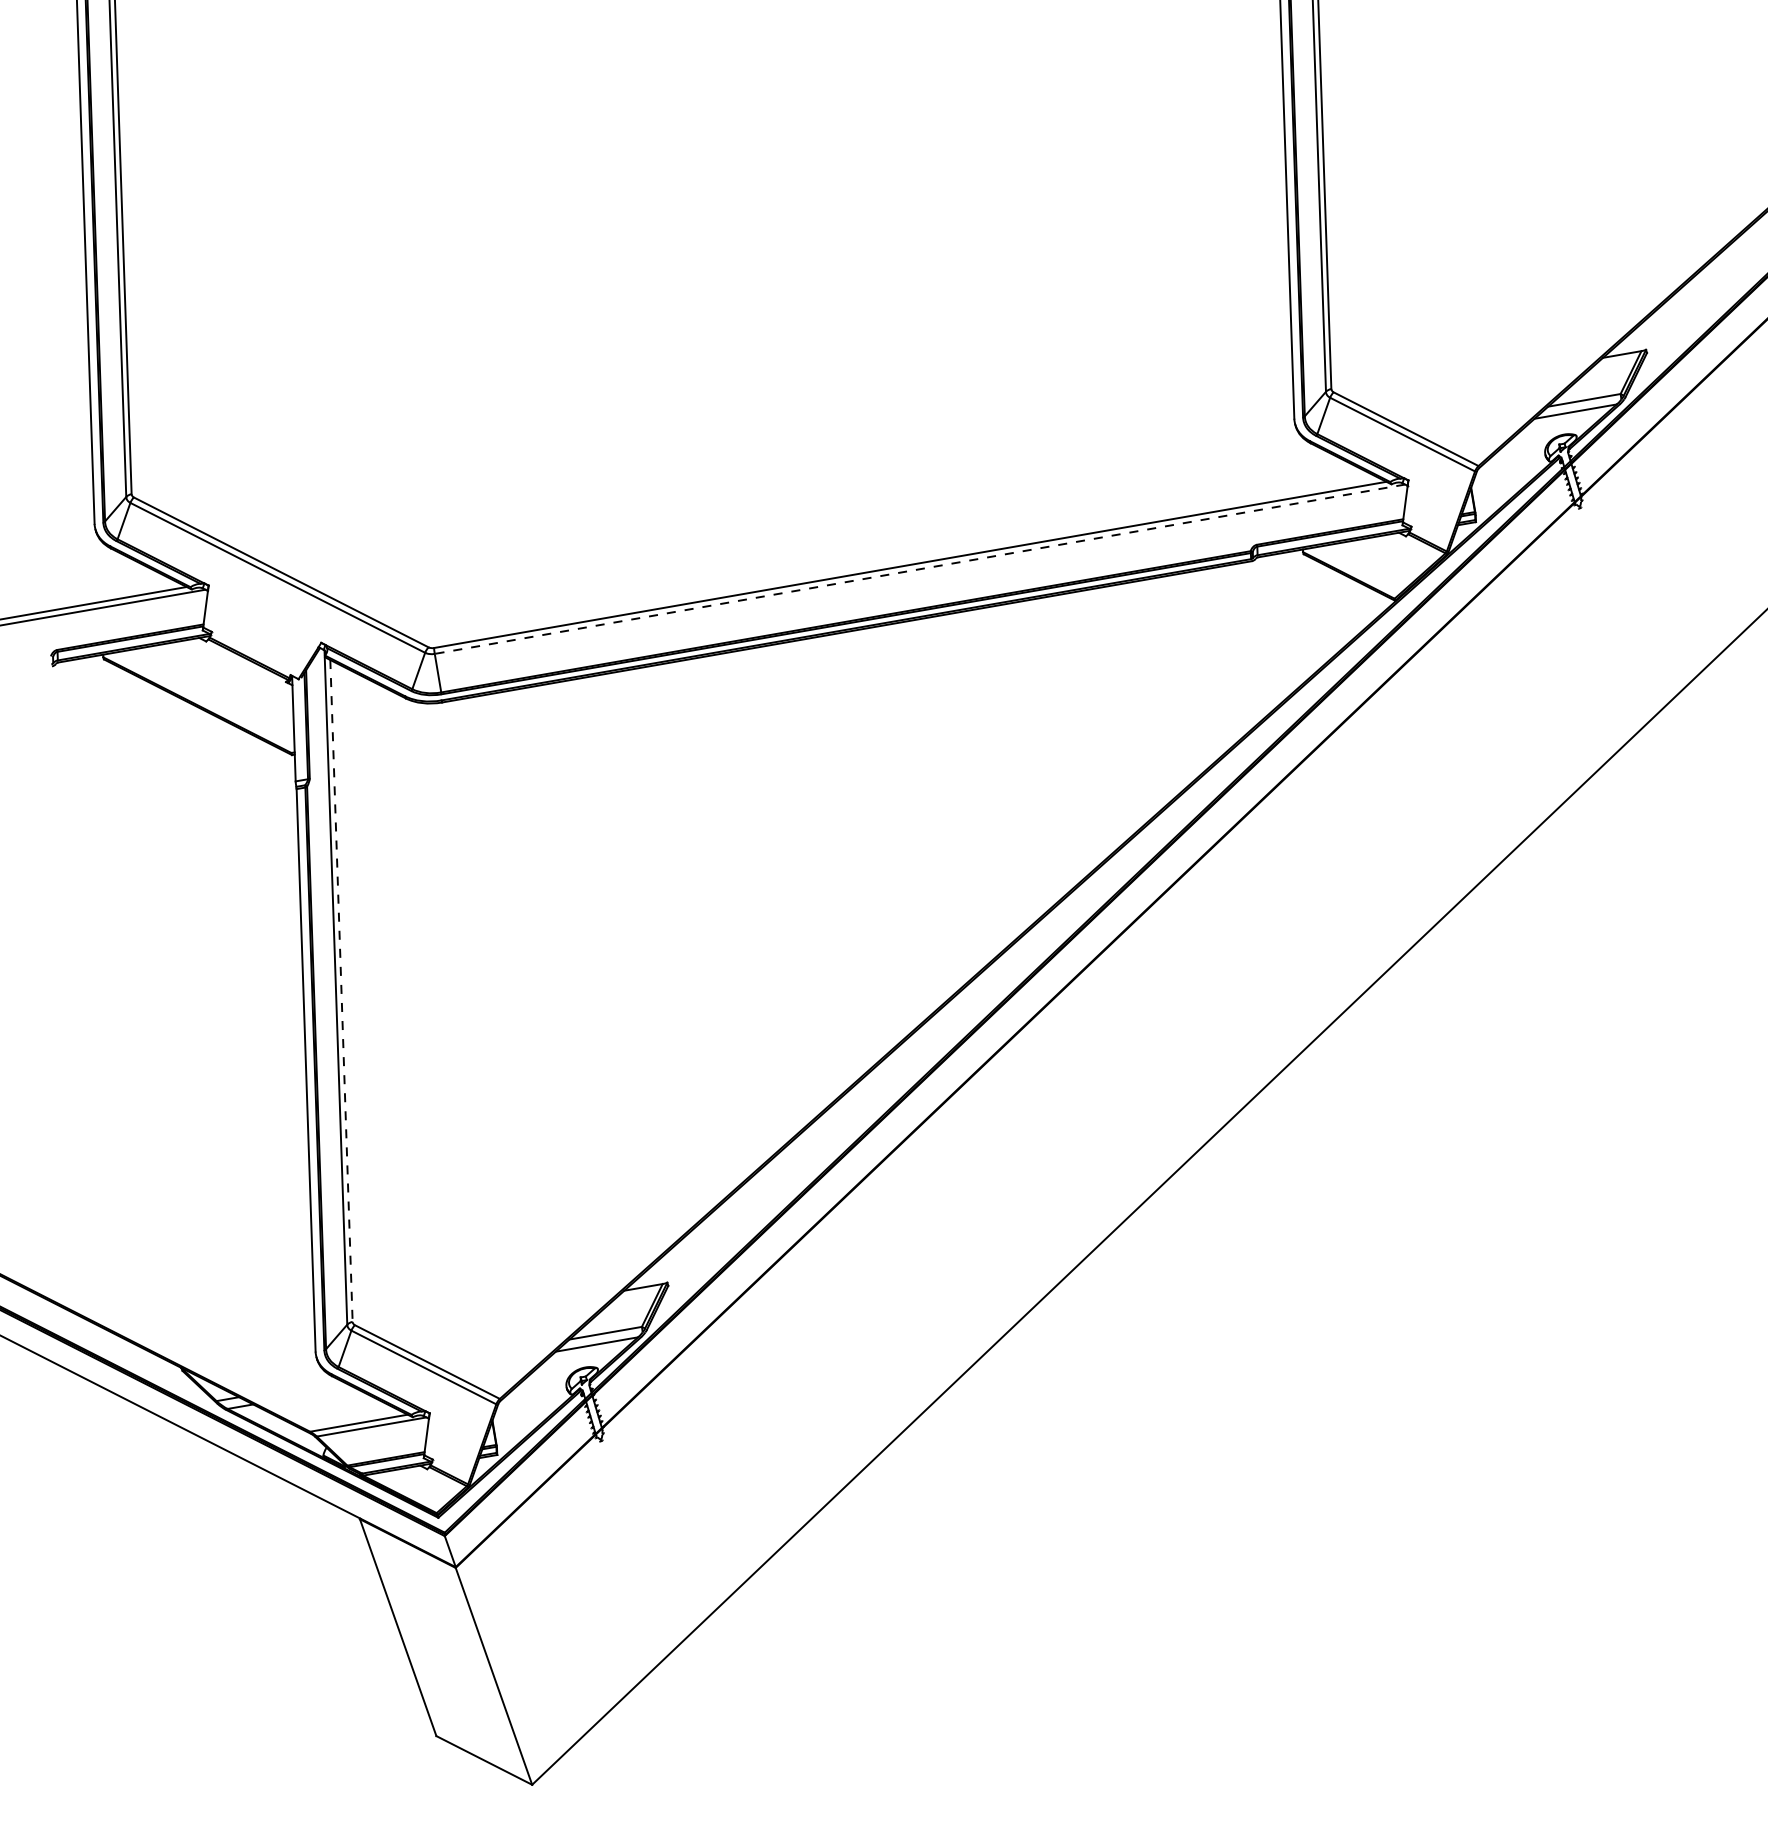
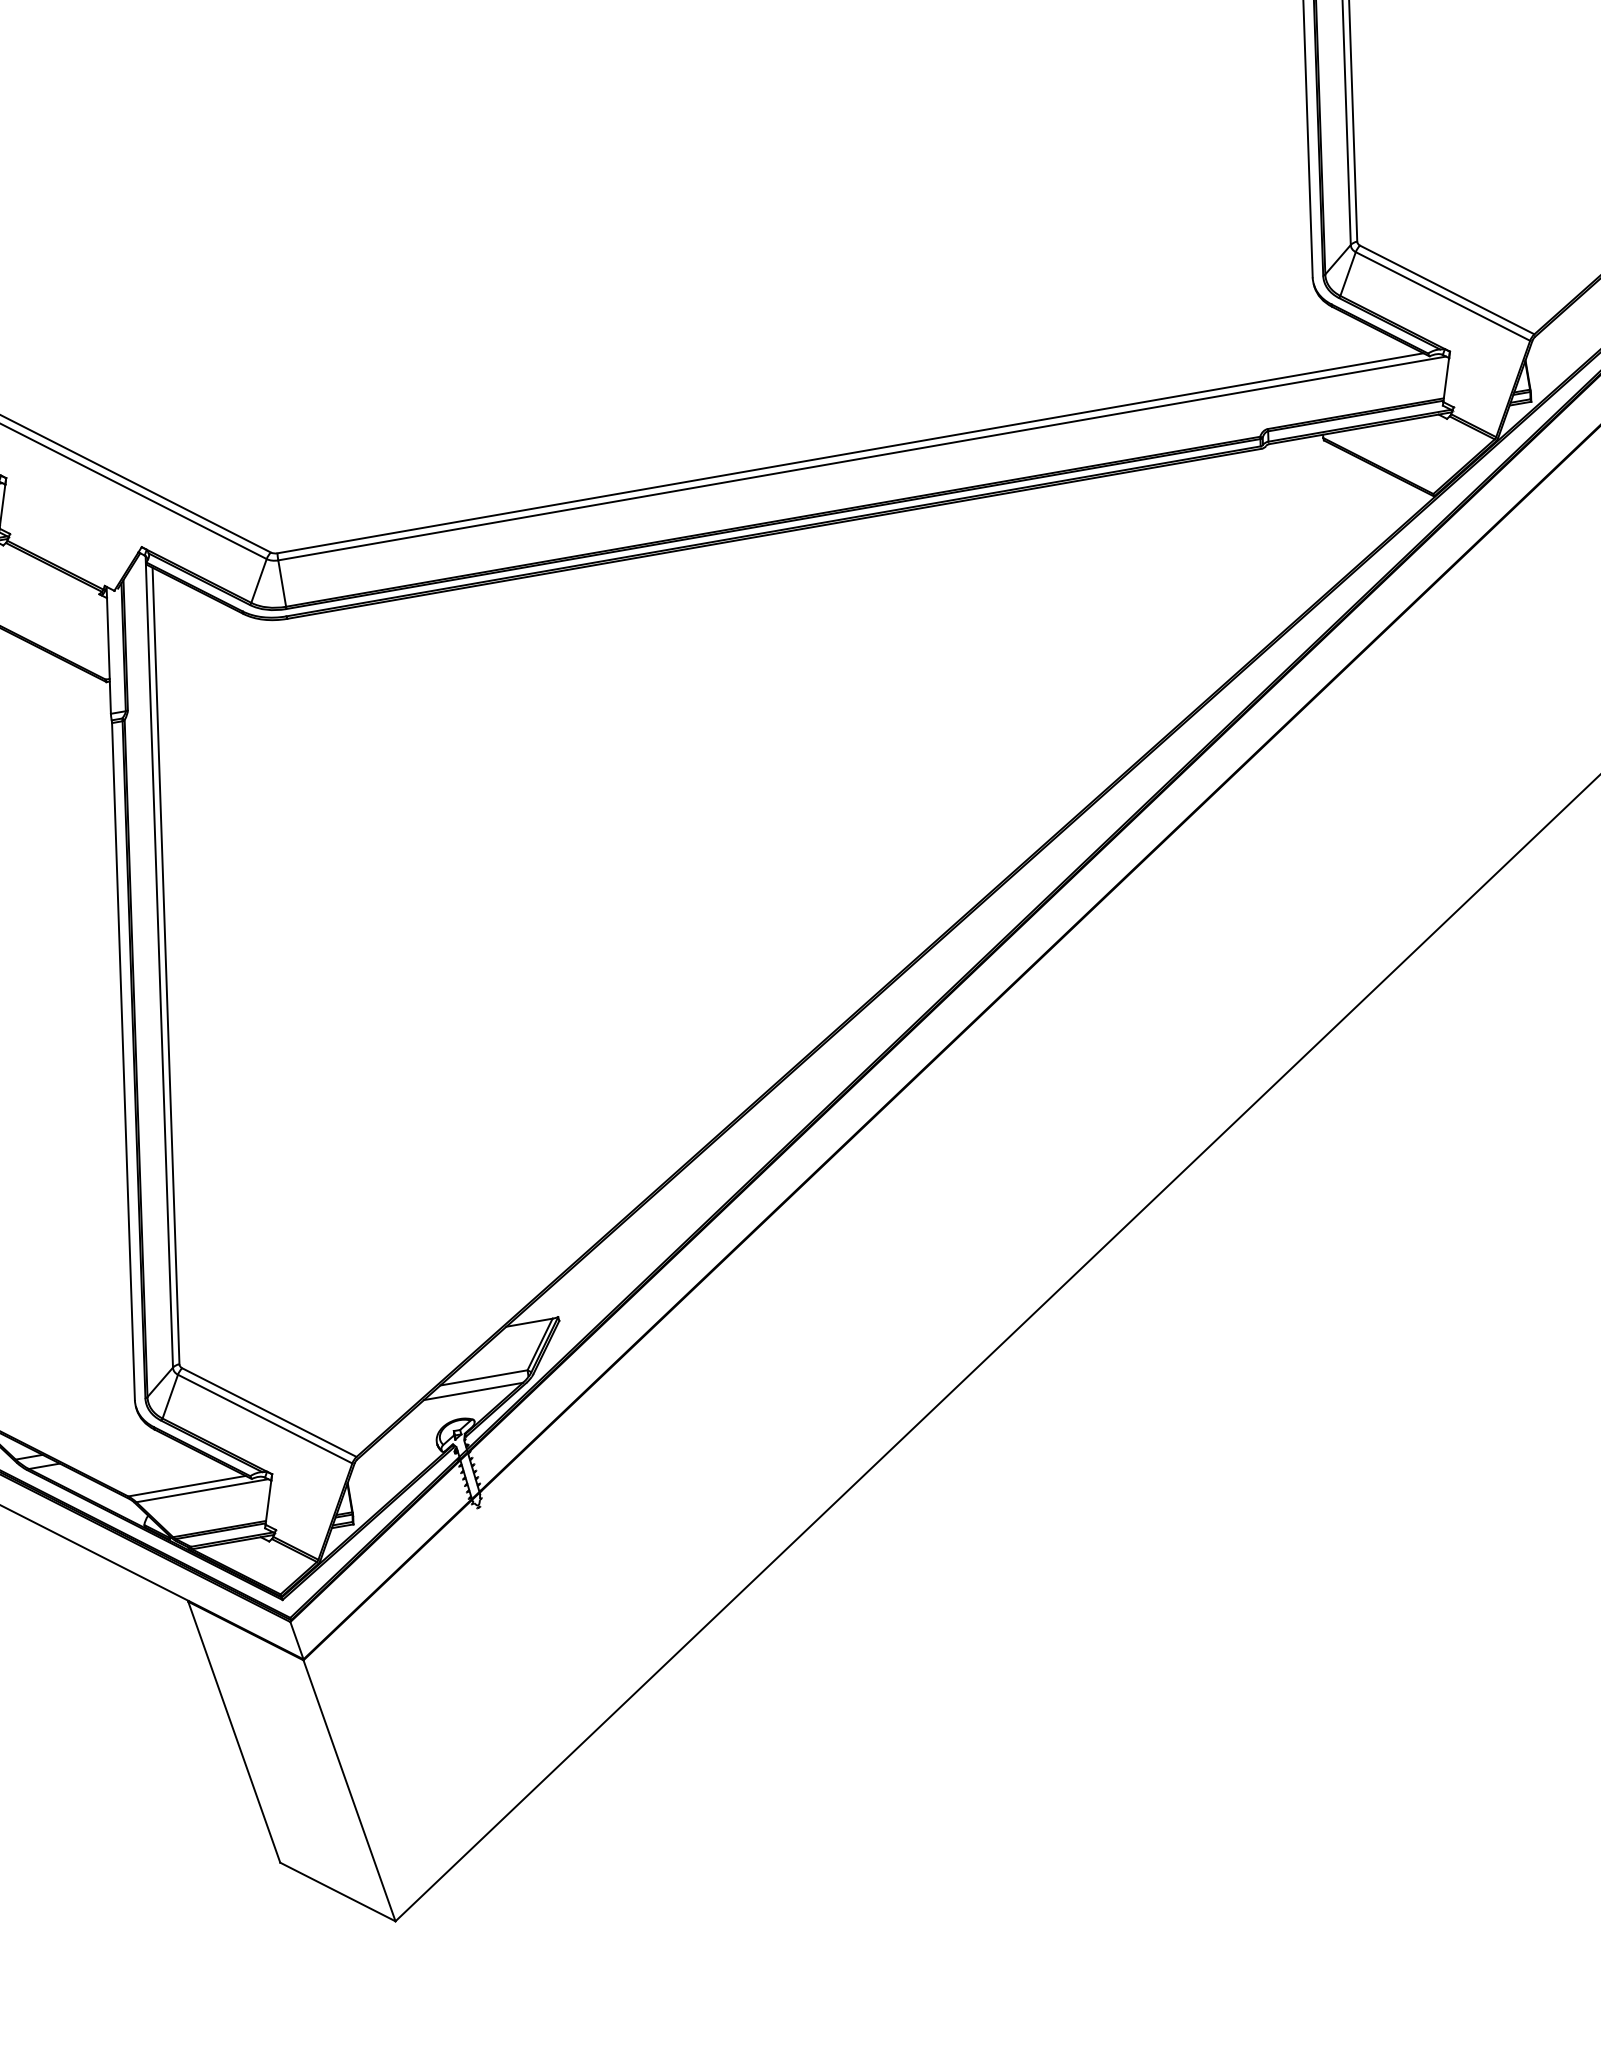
line: (920, 569) -> (862, 458), dashed -> solid
line: (341, 991) -> (166, 966), dashed -> solid

